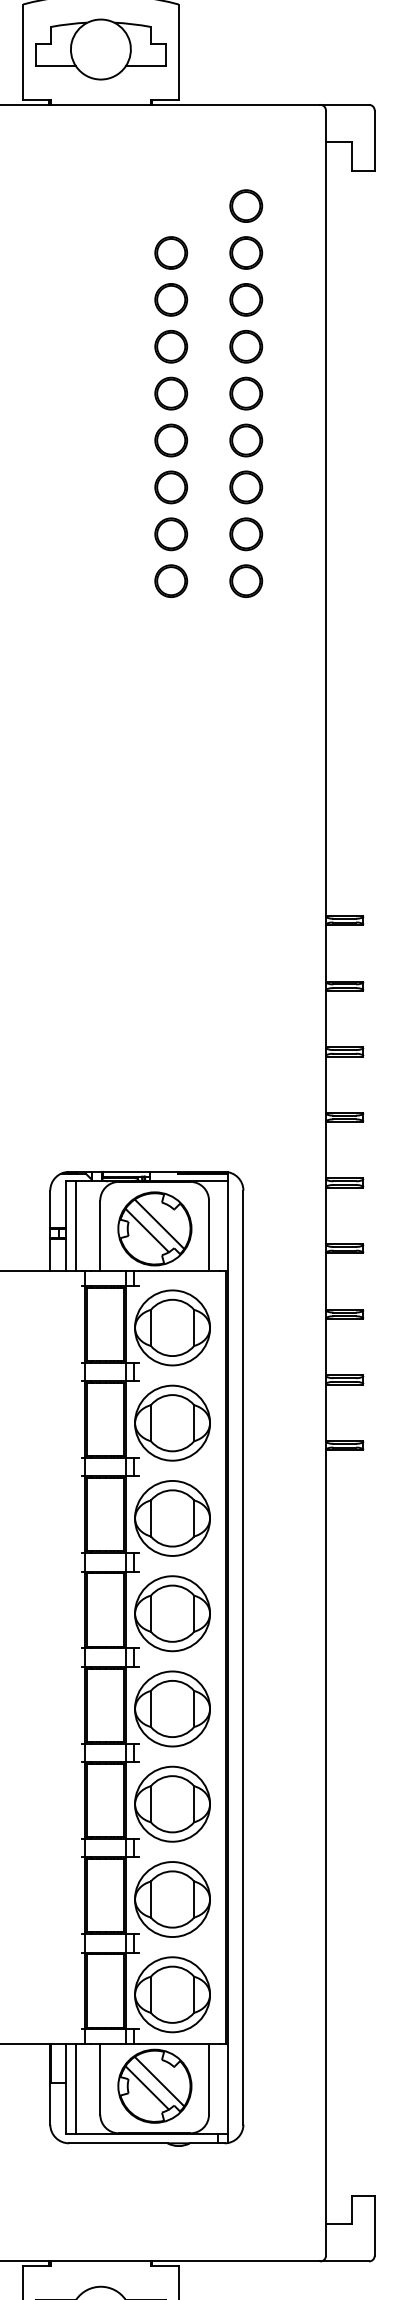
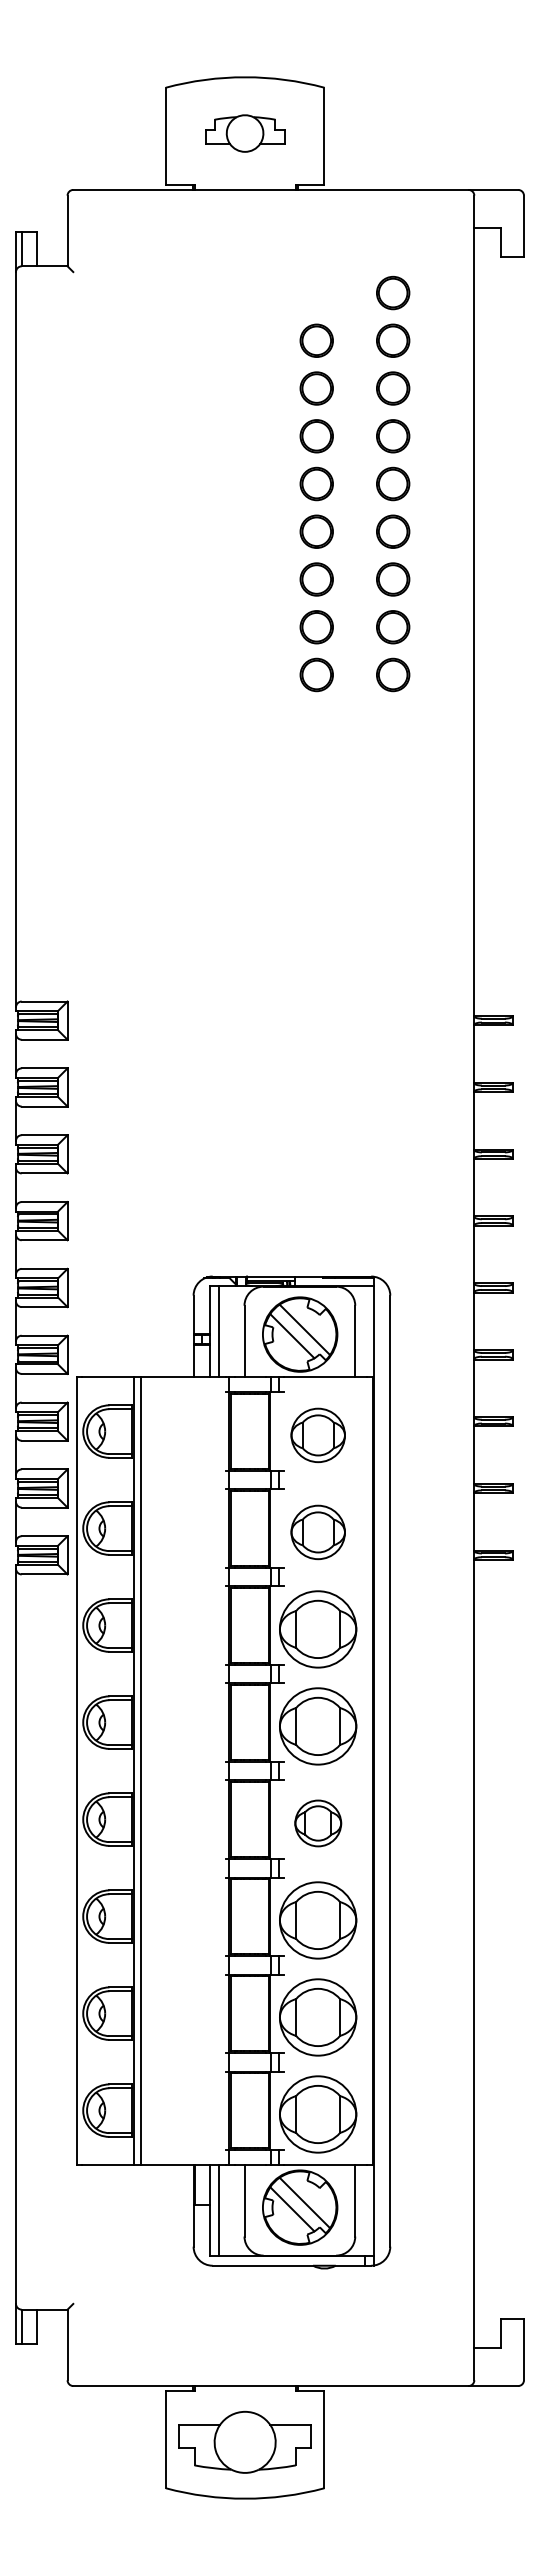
part: (100, 49) -> (244, 133), size x0.6
part: (172, 1328) -> (318, 1435), size x0.7
part: (172, 1423) -> (318, 1532), size x0.7
part: (172, 1709) -> (318, 1823), size x0.6

